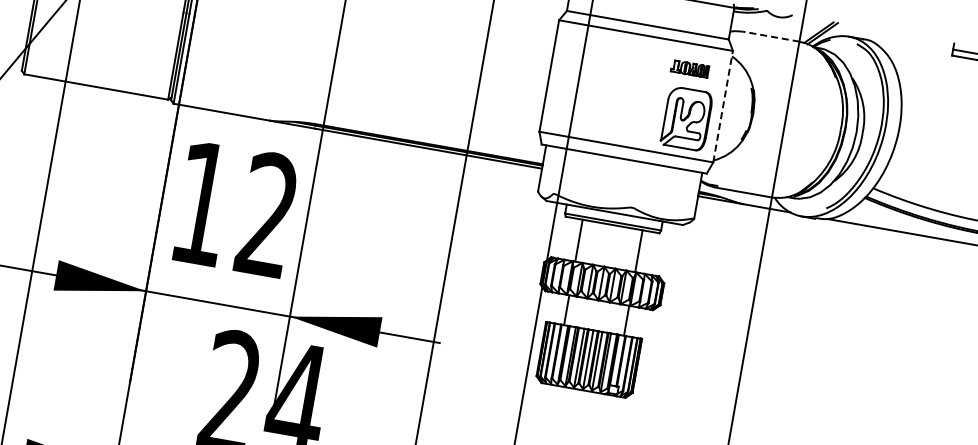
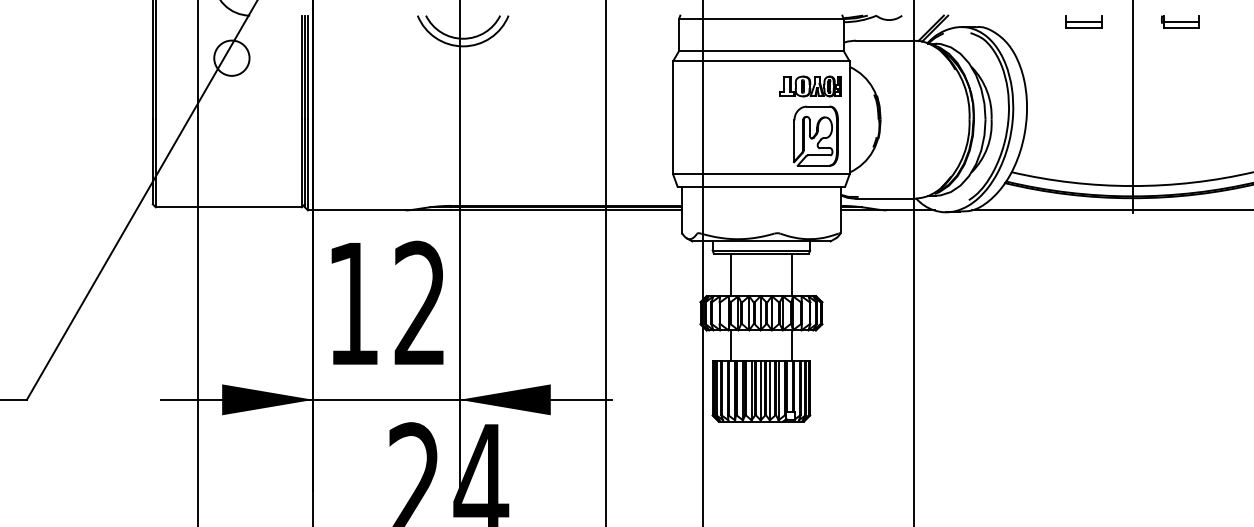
line: (770, 36) -> (884, 40), dashed -> solid
part: (690, 68) -> (810, 86), size x1.67
line: (723, 106) -> (849, 117), dashed -> solid

